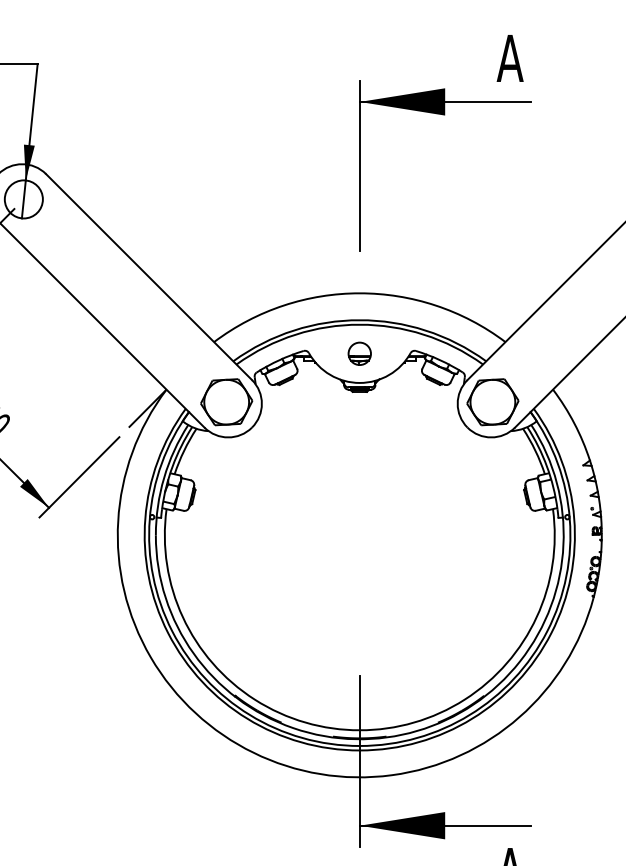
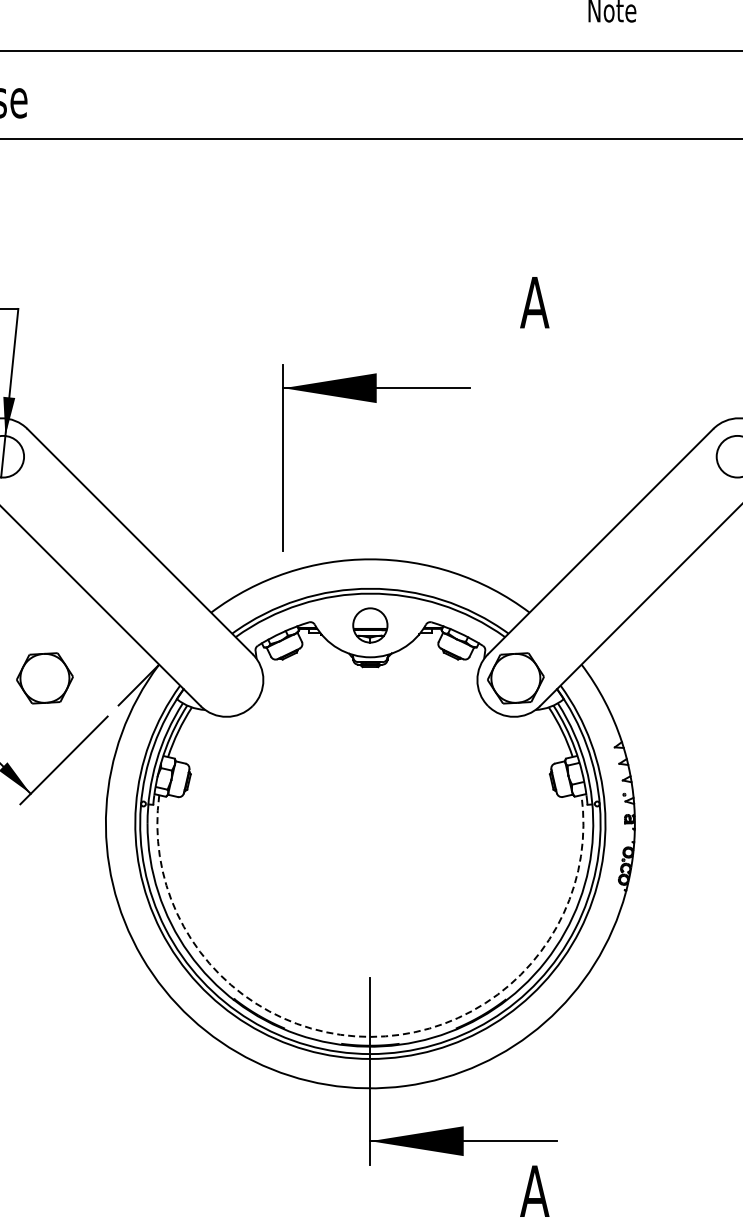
part: (444, 115) -> (376, 402), moved
part: (359, 353) -> (370, 625), size x1.4
part: (226, 402) -> (44, 678), moved
arc: (359, 729) -> (370, 1036), solid -> dashed

